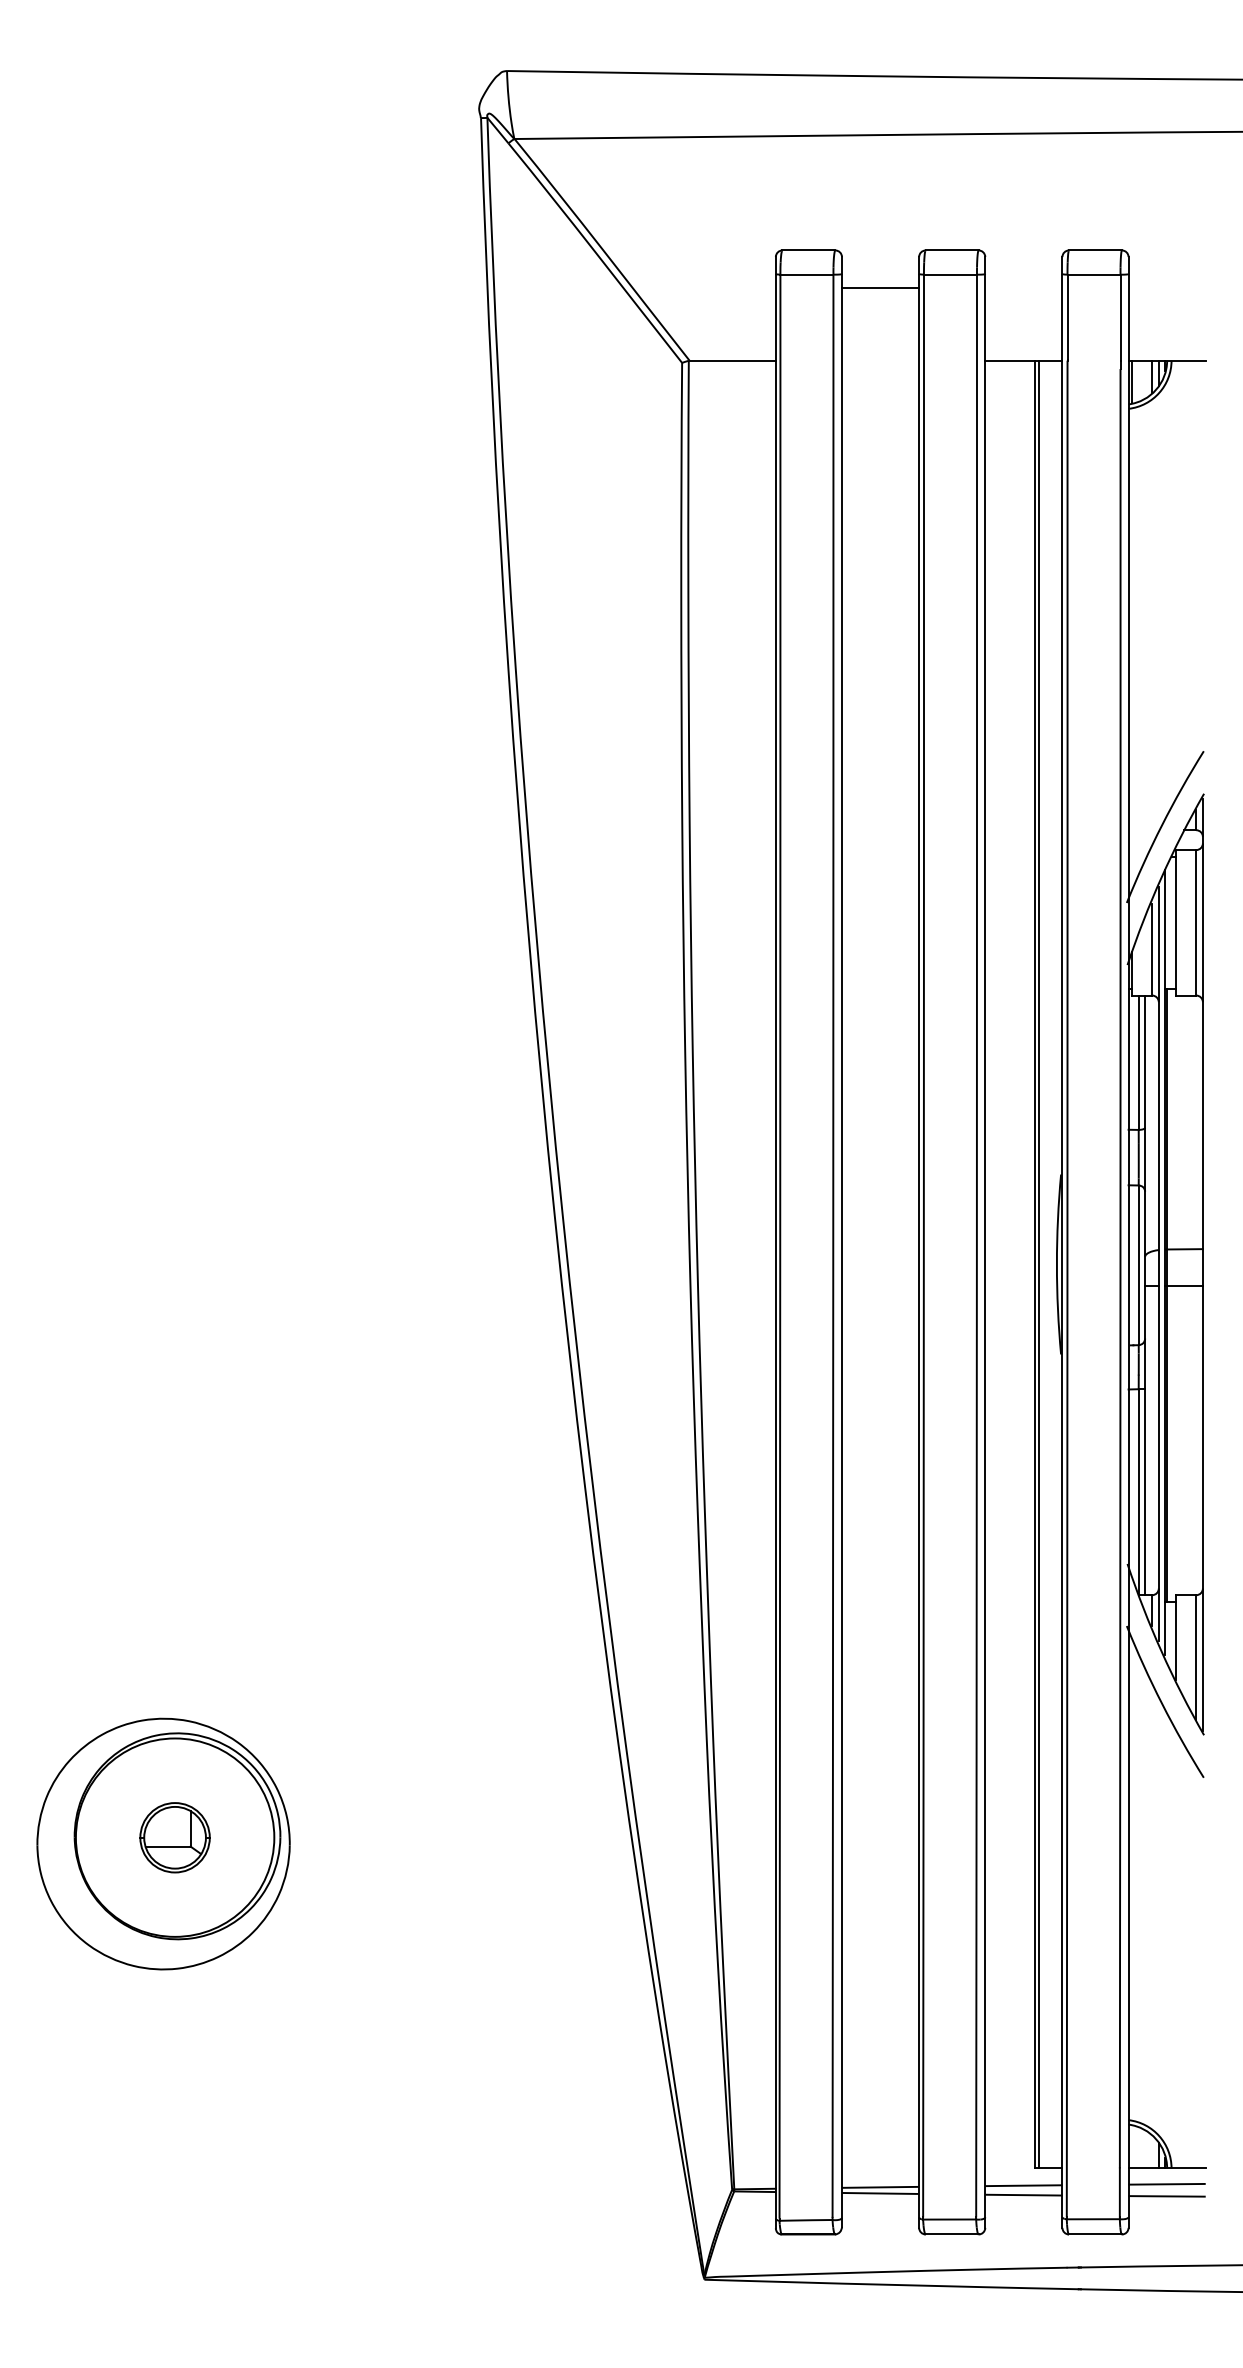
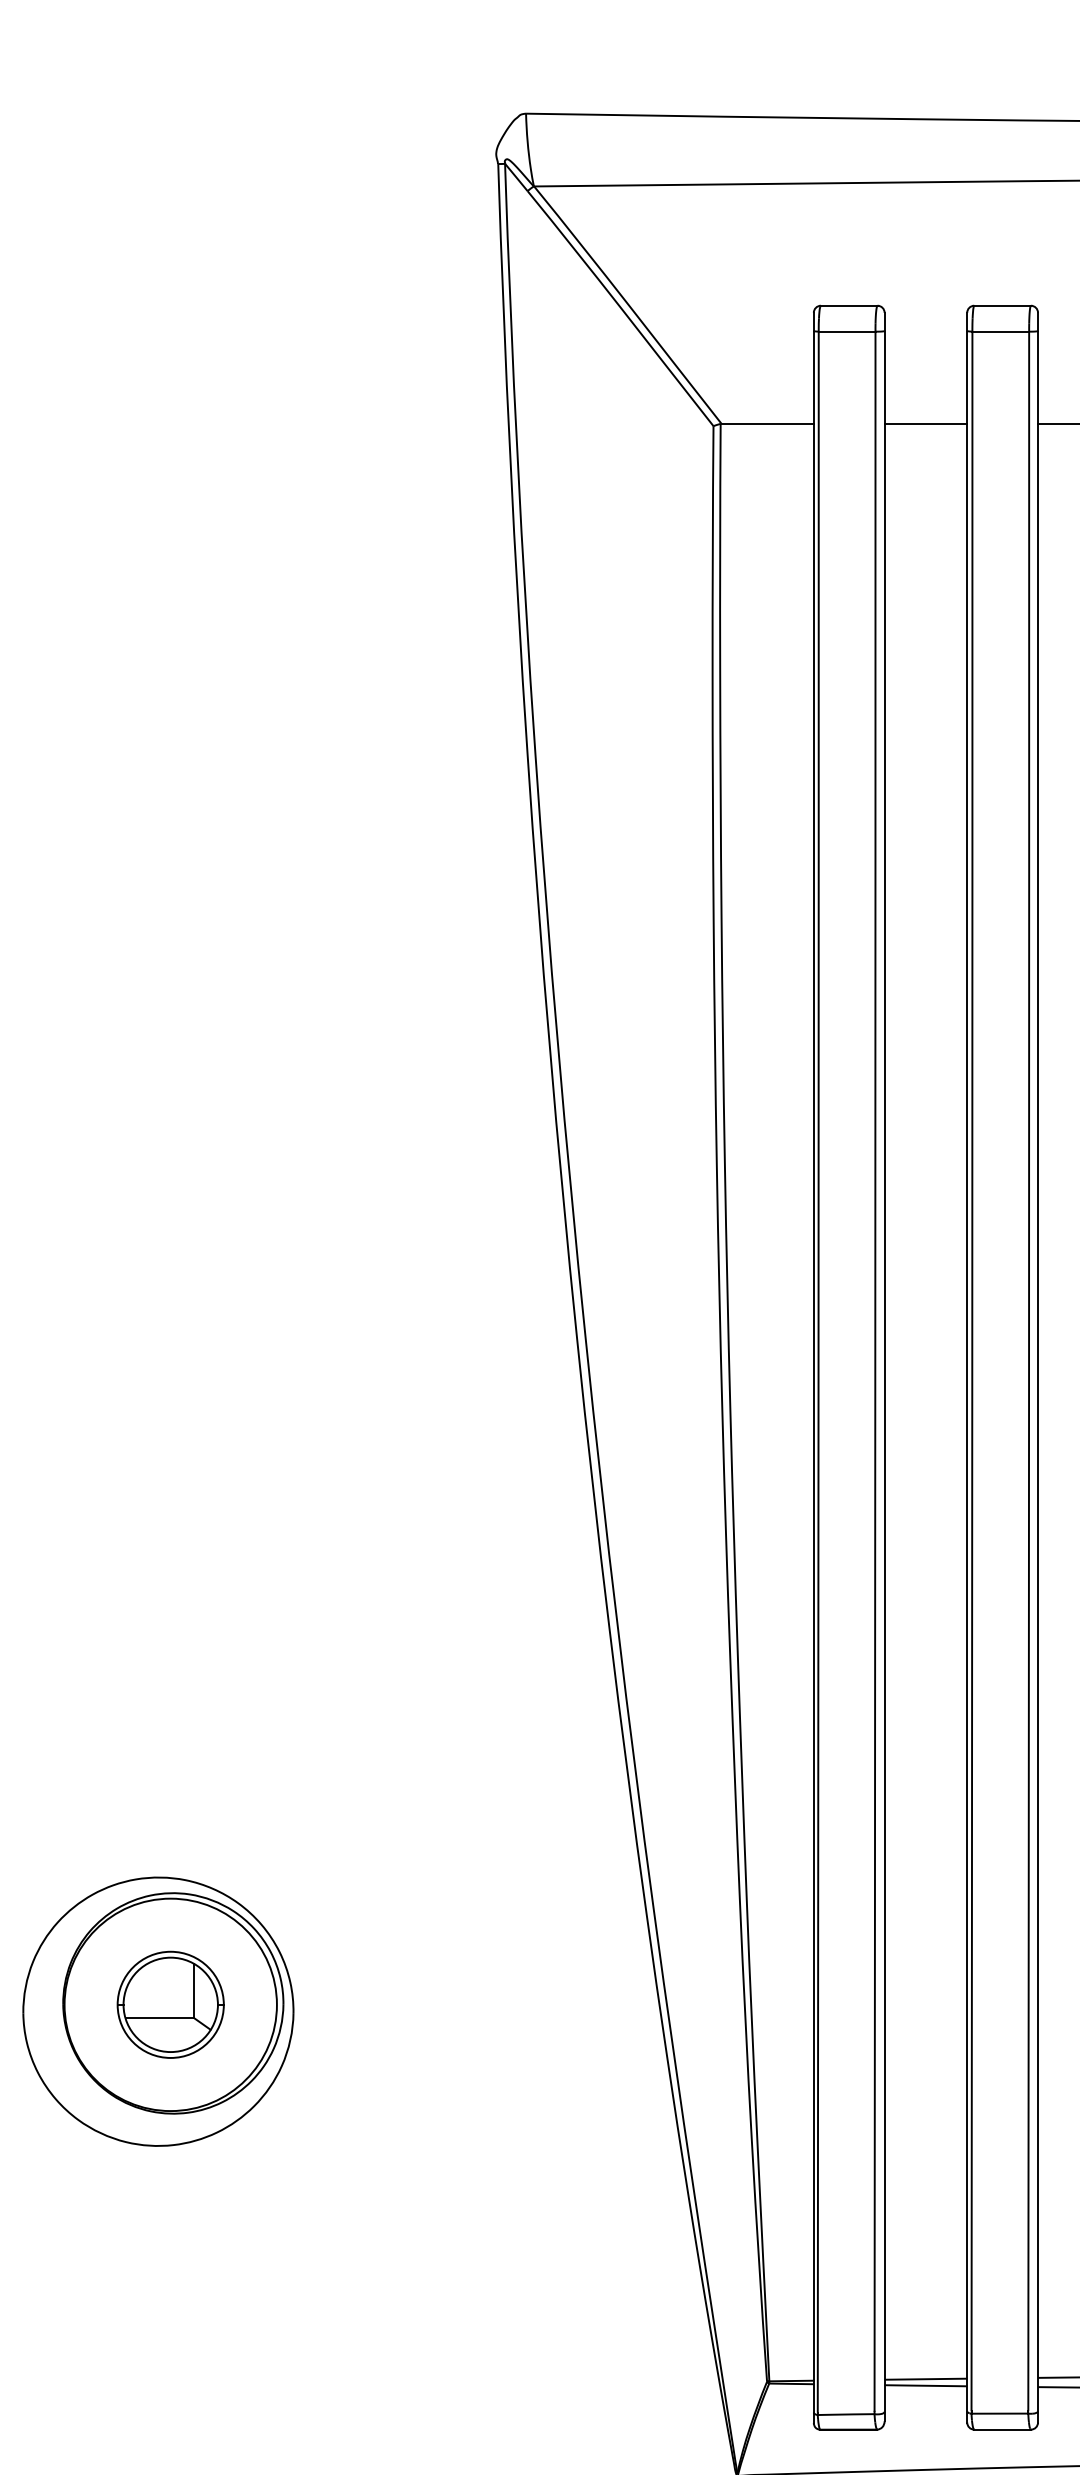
line: (880, 287) -> (925, 423), moved
part: (174, 1837) -> (170, 2004), size x1.43

